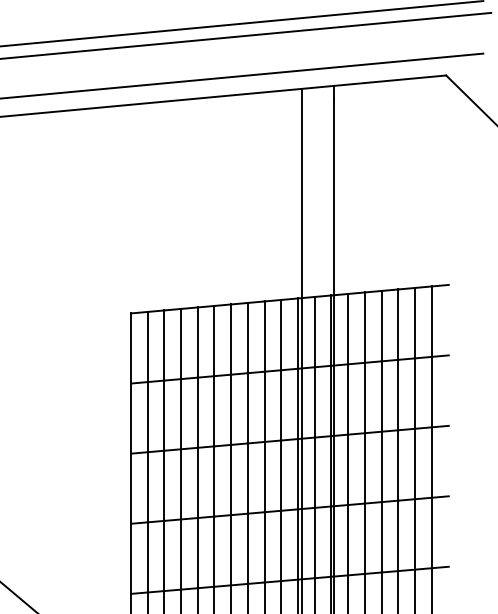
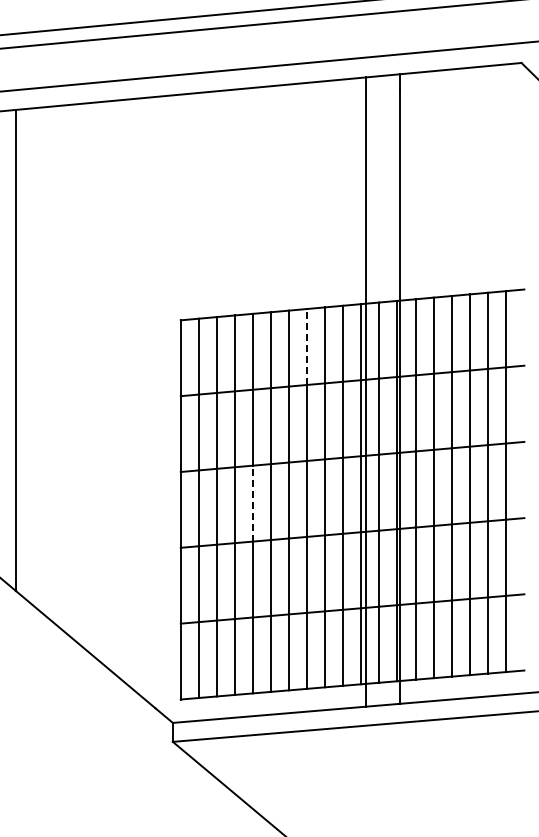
line: (247, 338) -> (306, 347), solid -> dashed
line: (197, 482) -> (252, 503), solid -> dashed

